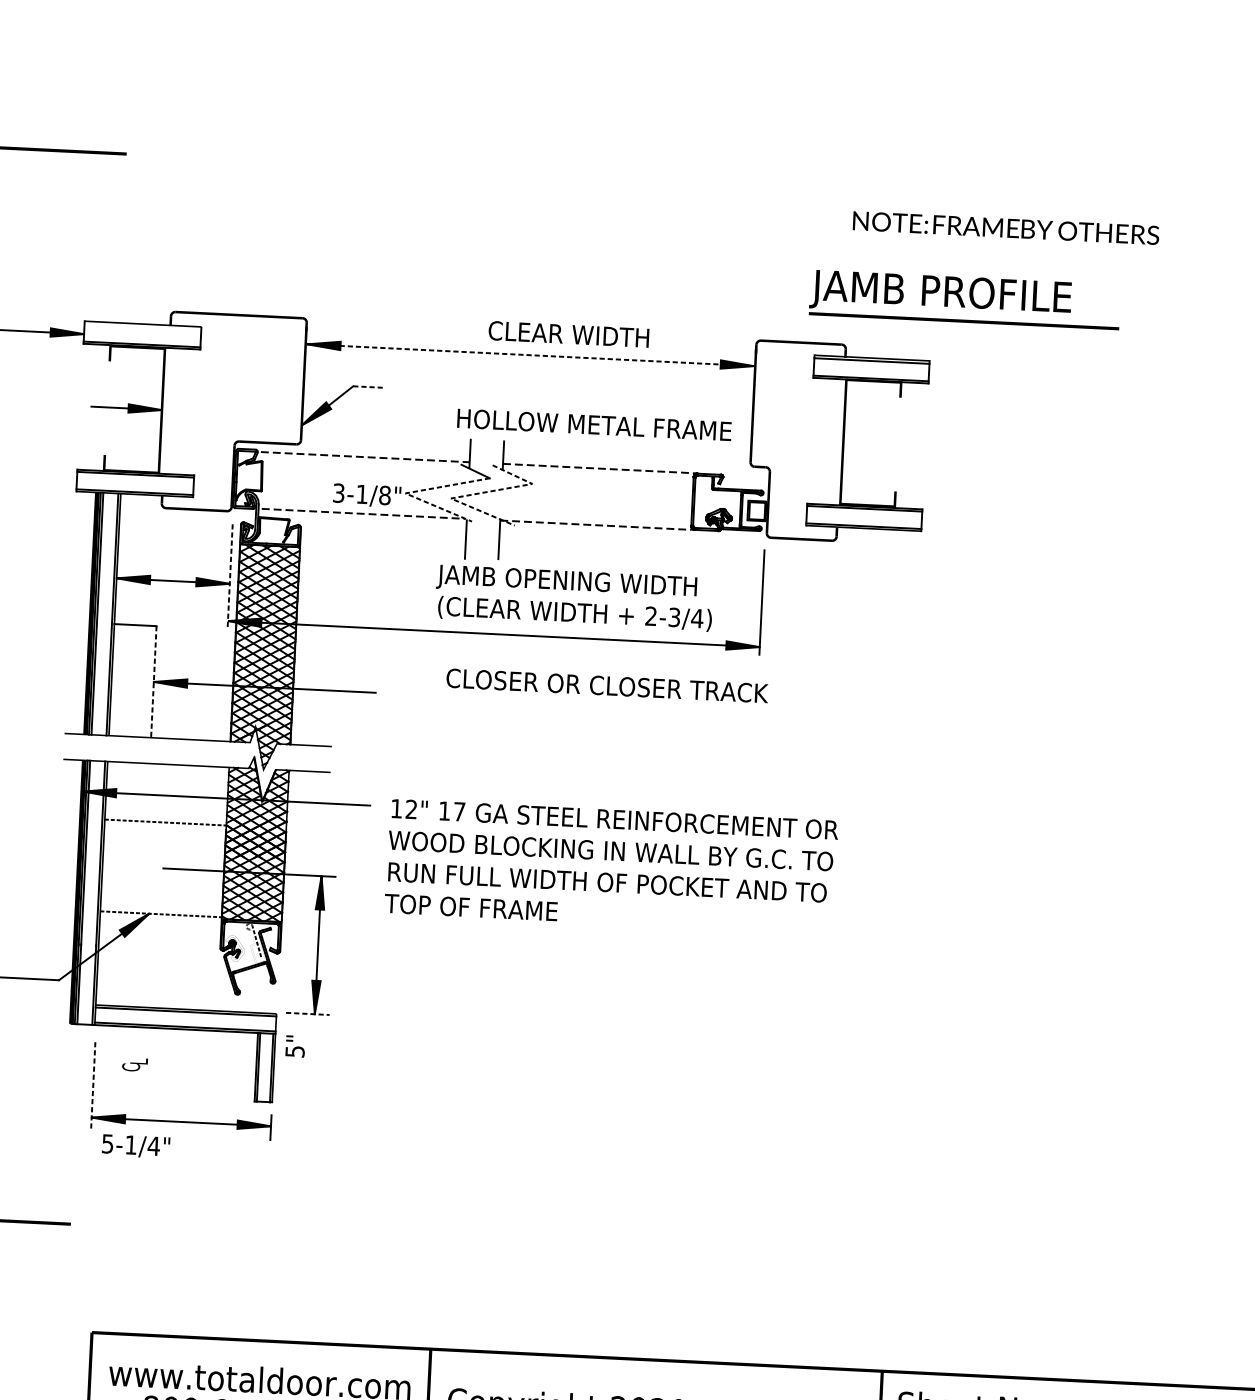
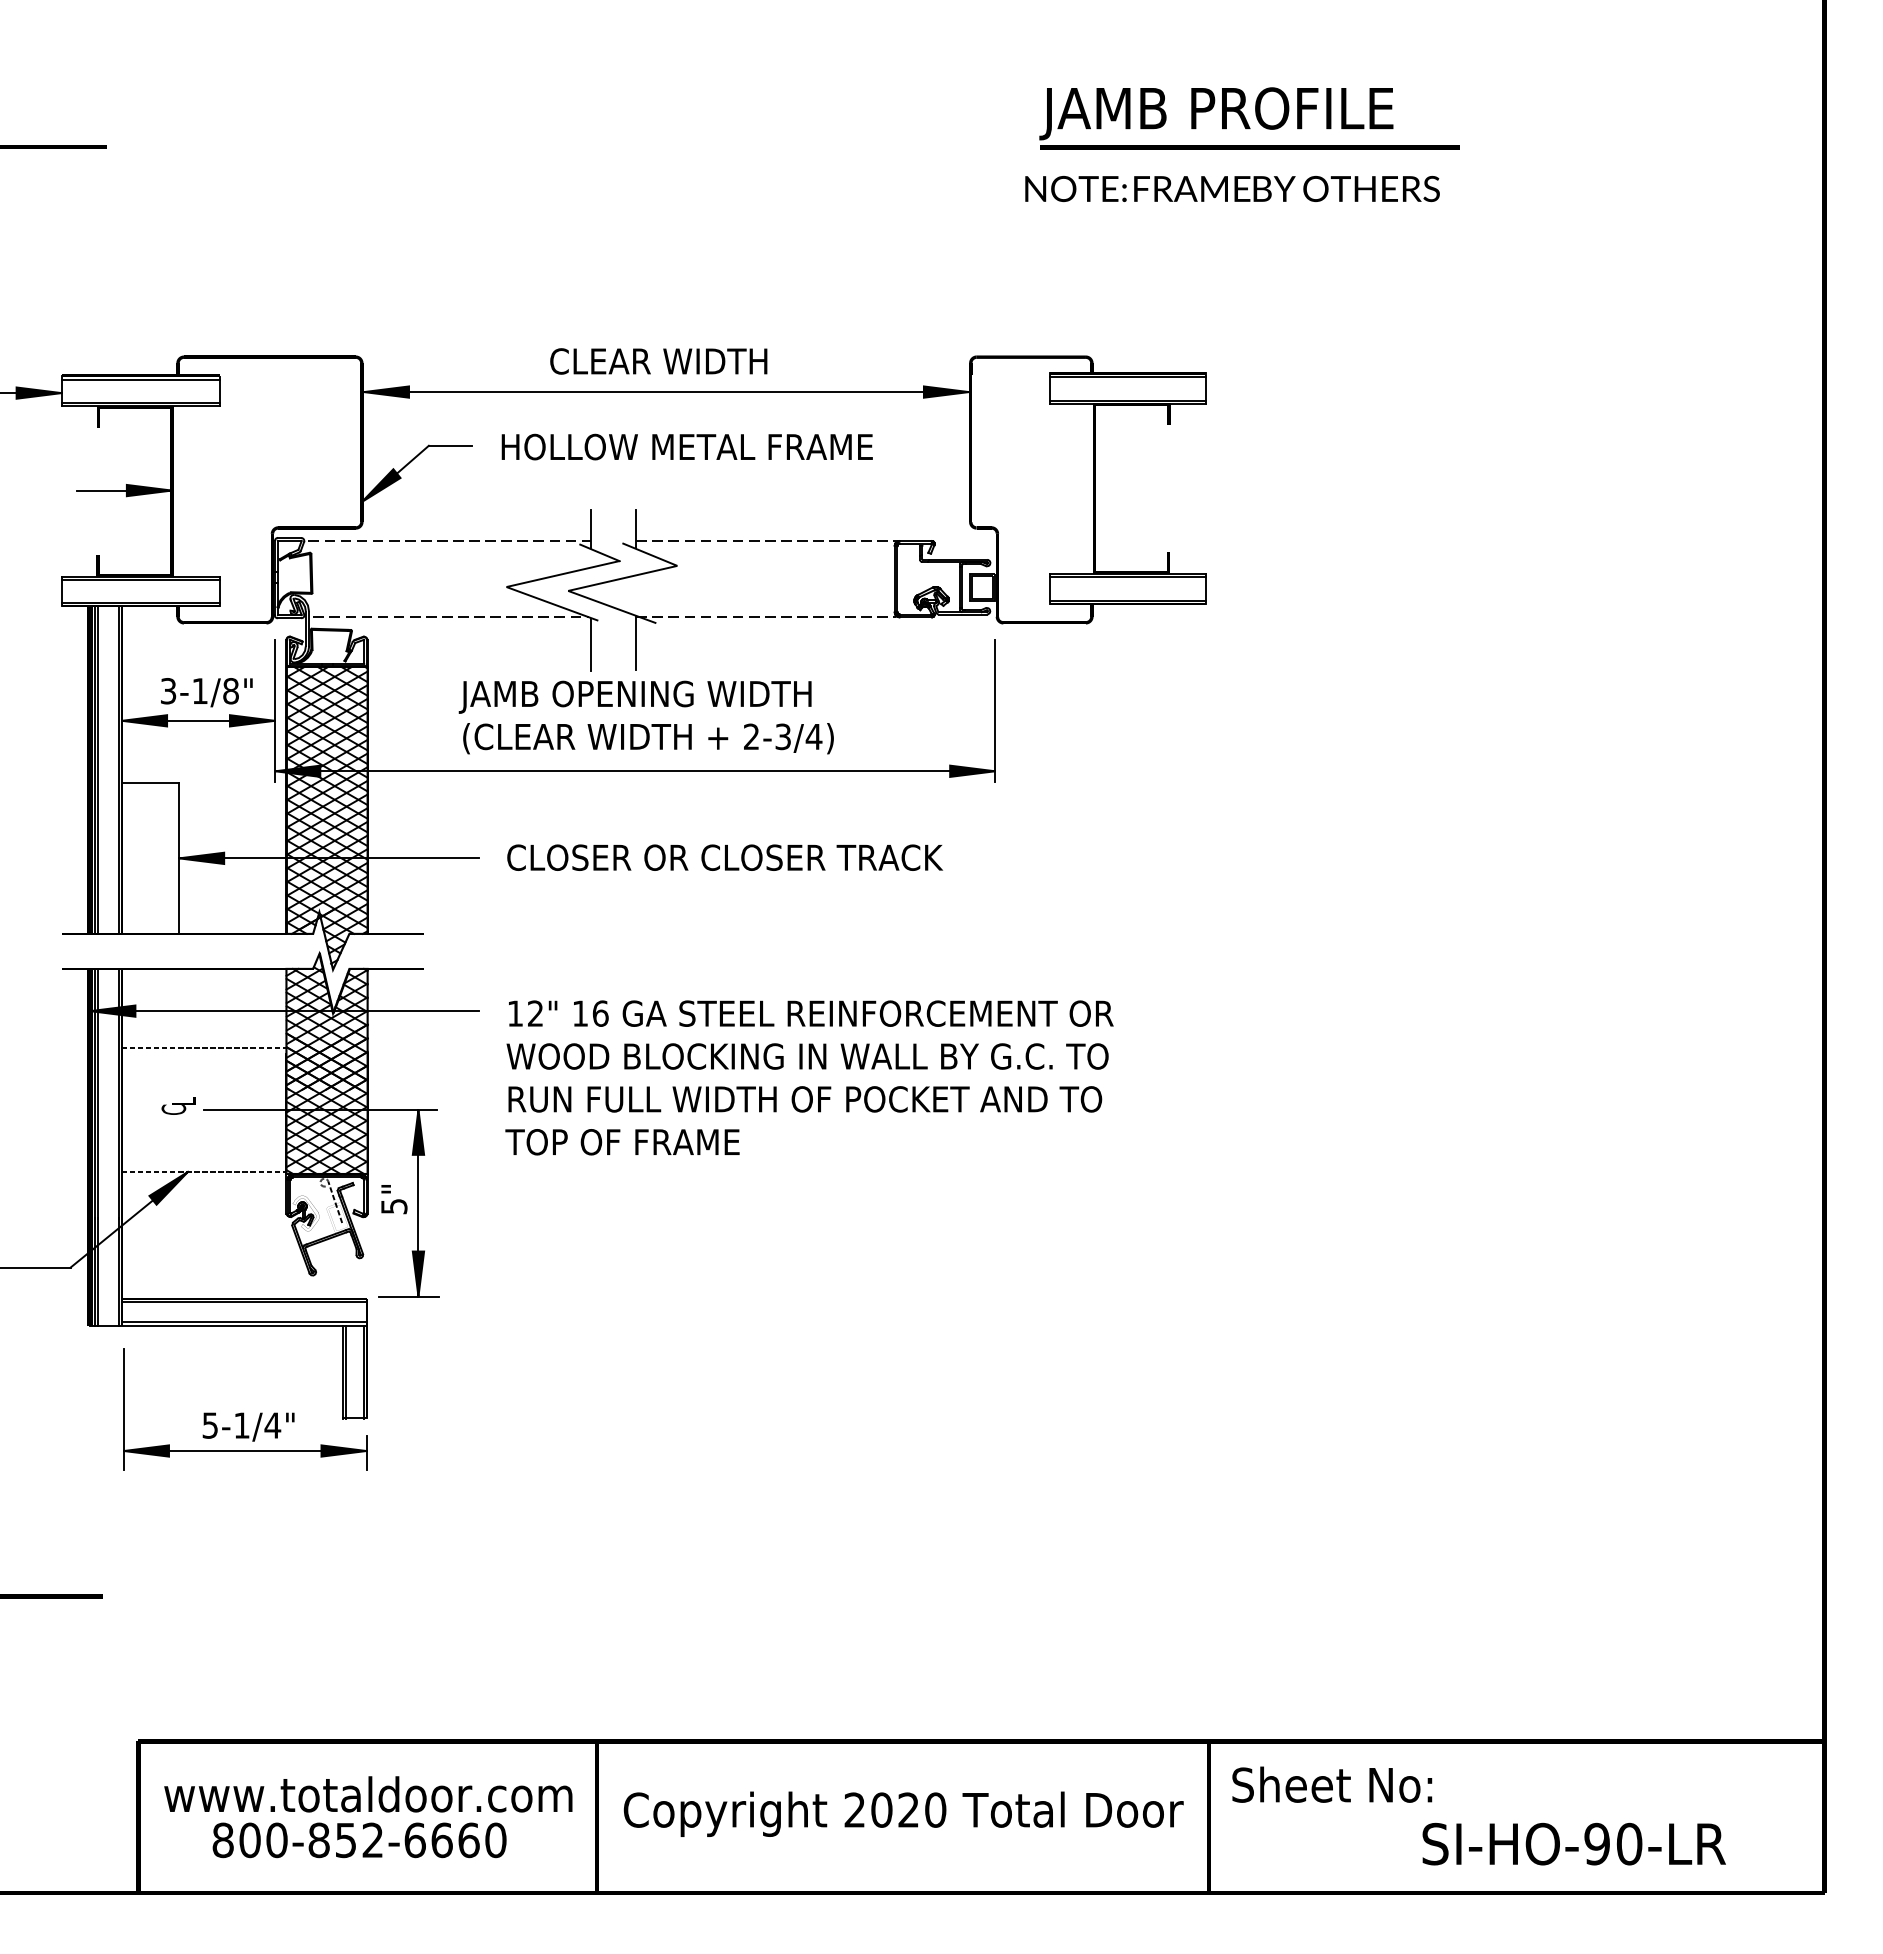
text: (1006, 227) -> (1232, 188), moved
text: (964, 299) -> (1249, 118), moved
line: (142, 326) -> (140, 379), added
text: (568, 334) -> (658, 361), moved
line: (530, 355) -> (666, 392), dashed -> solid
line: (369, 386) -> (450, 445), dashed -> solid
text: (593, 424) -> (686, 446), moved
line: (412, 492) -> (515, 585), dashed -> solid
line: (479, 493) -> (606, 582), dashed -> solid
text: (366, 495) -> (206, 692), moved
line: (230, 576) -> (275, 710), dashed -> solid
text: (573, 598) -> (645, 717), moved
line: (154, 682) -> (179, 858), dashed -> solid
text: (607, 685) -> (724, 857), moved
text: (459, 811) -> (600, 1013), 17 -> 16
line: (307, 1013) -> (408, 1296), dashed -> solid
text: (295, 1046) -> (394, 1199), moved
text: (134, 1064) -> (178, 1105), moved
line: (92, 1086) -> (123, 1409), dashed -> solid
text: (135, 1146) -> (248, 1426), moved

